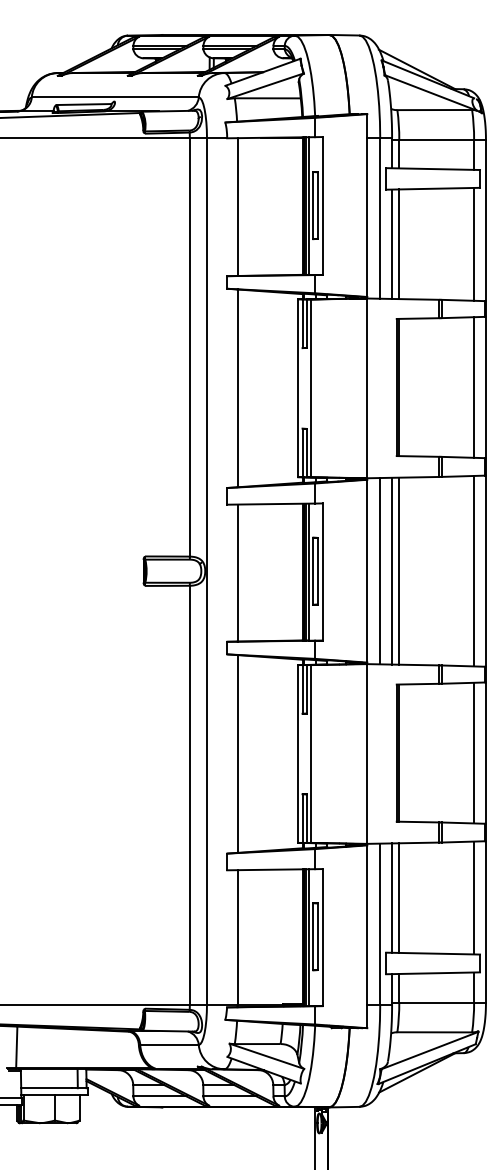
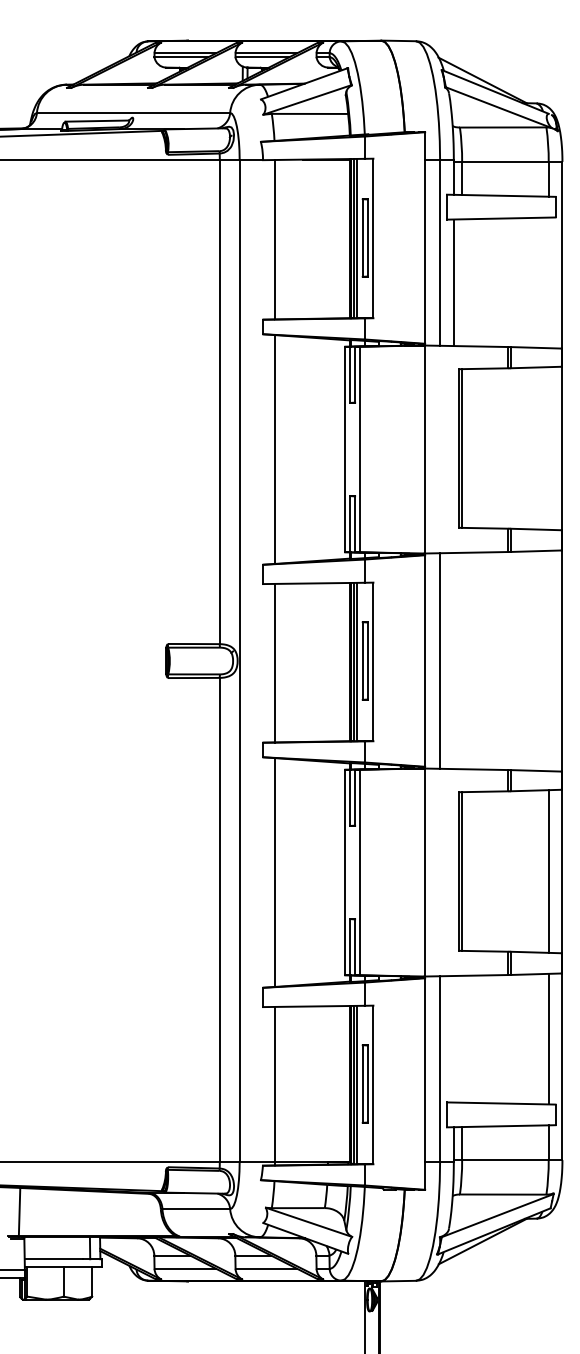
line: (399, 244) -> (462, 282), removed
line: (473, 244) -> (548, 282), removed
line: (473, 387) -> (548, 448), removed
line: (391, 570) -> (453, 660), removed
line: (399, 570) -> (462, 660), removed
line: (473, 570) -> (548, 660), removed
line: (399, 897) -> (462, 1038), removed
line: (391, 898) -> (453, 1039), removed

